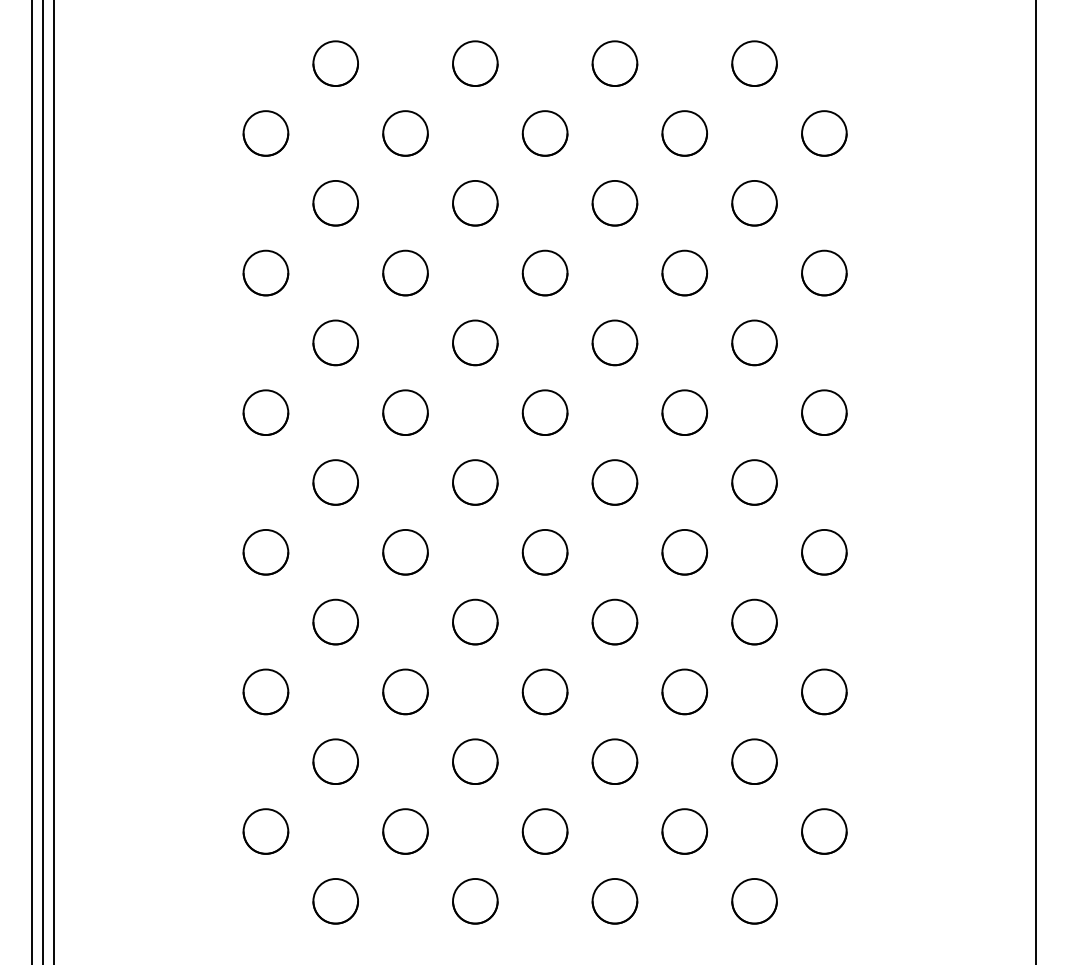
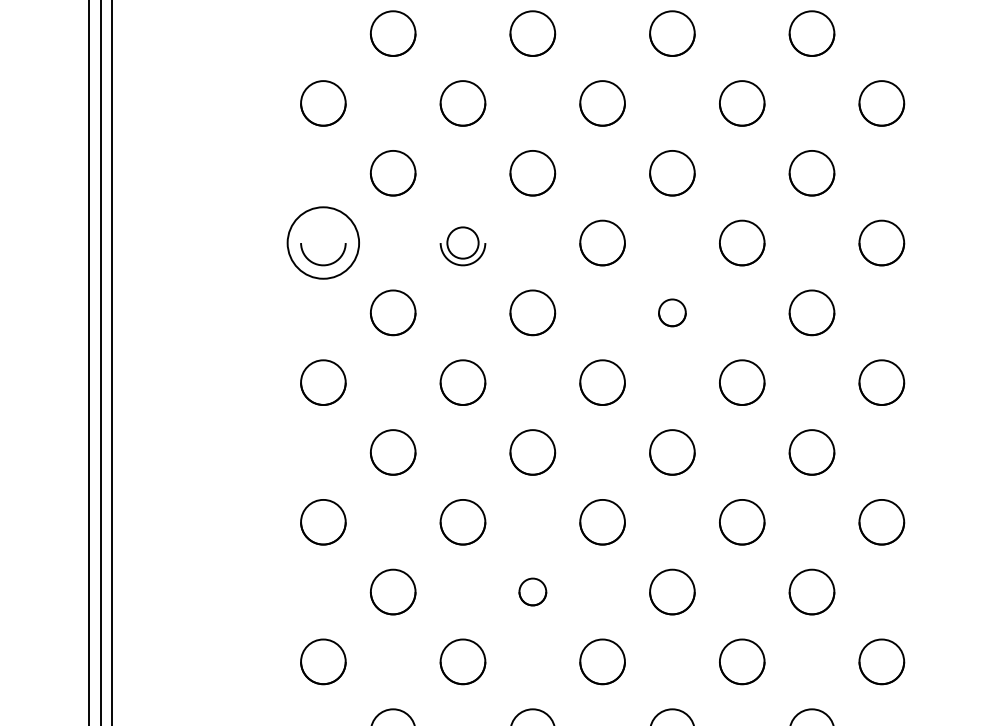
circle: (265, 272) -> (322, 242), size x1.6
circle: (405, 272) -> (462, 242), size x0.7
part: (614, 342) -> (671, 312), size x0.6
part: (475, 621) -> (532, 591), size x0.6

